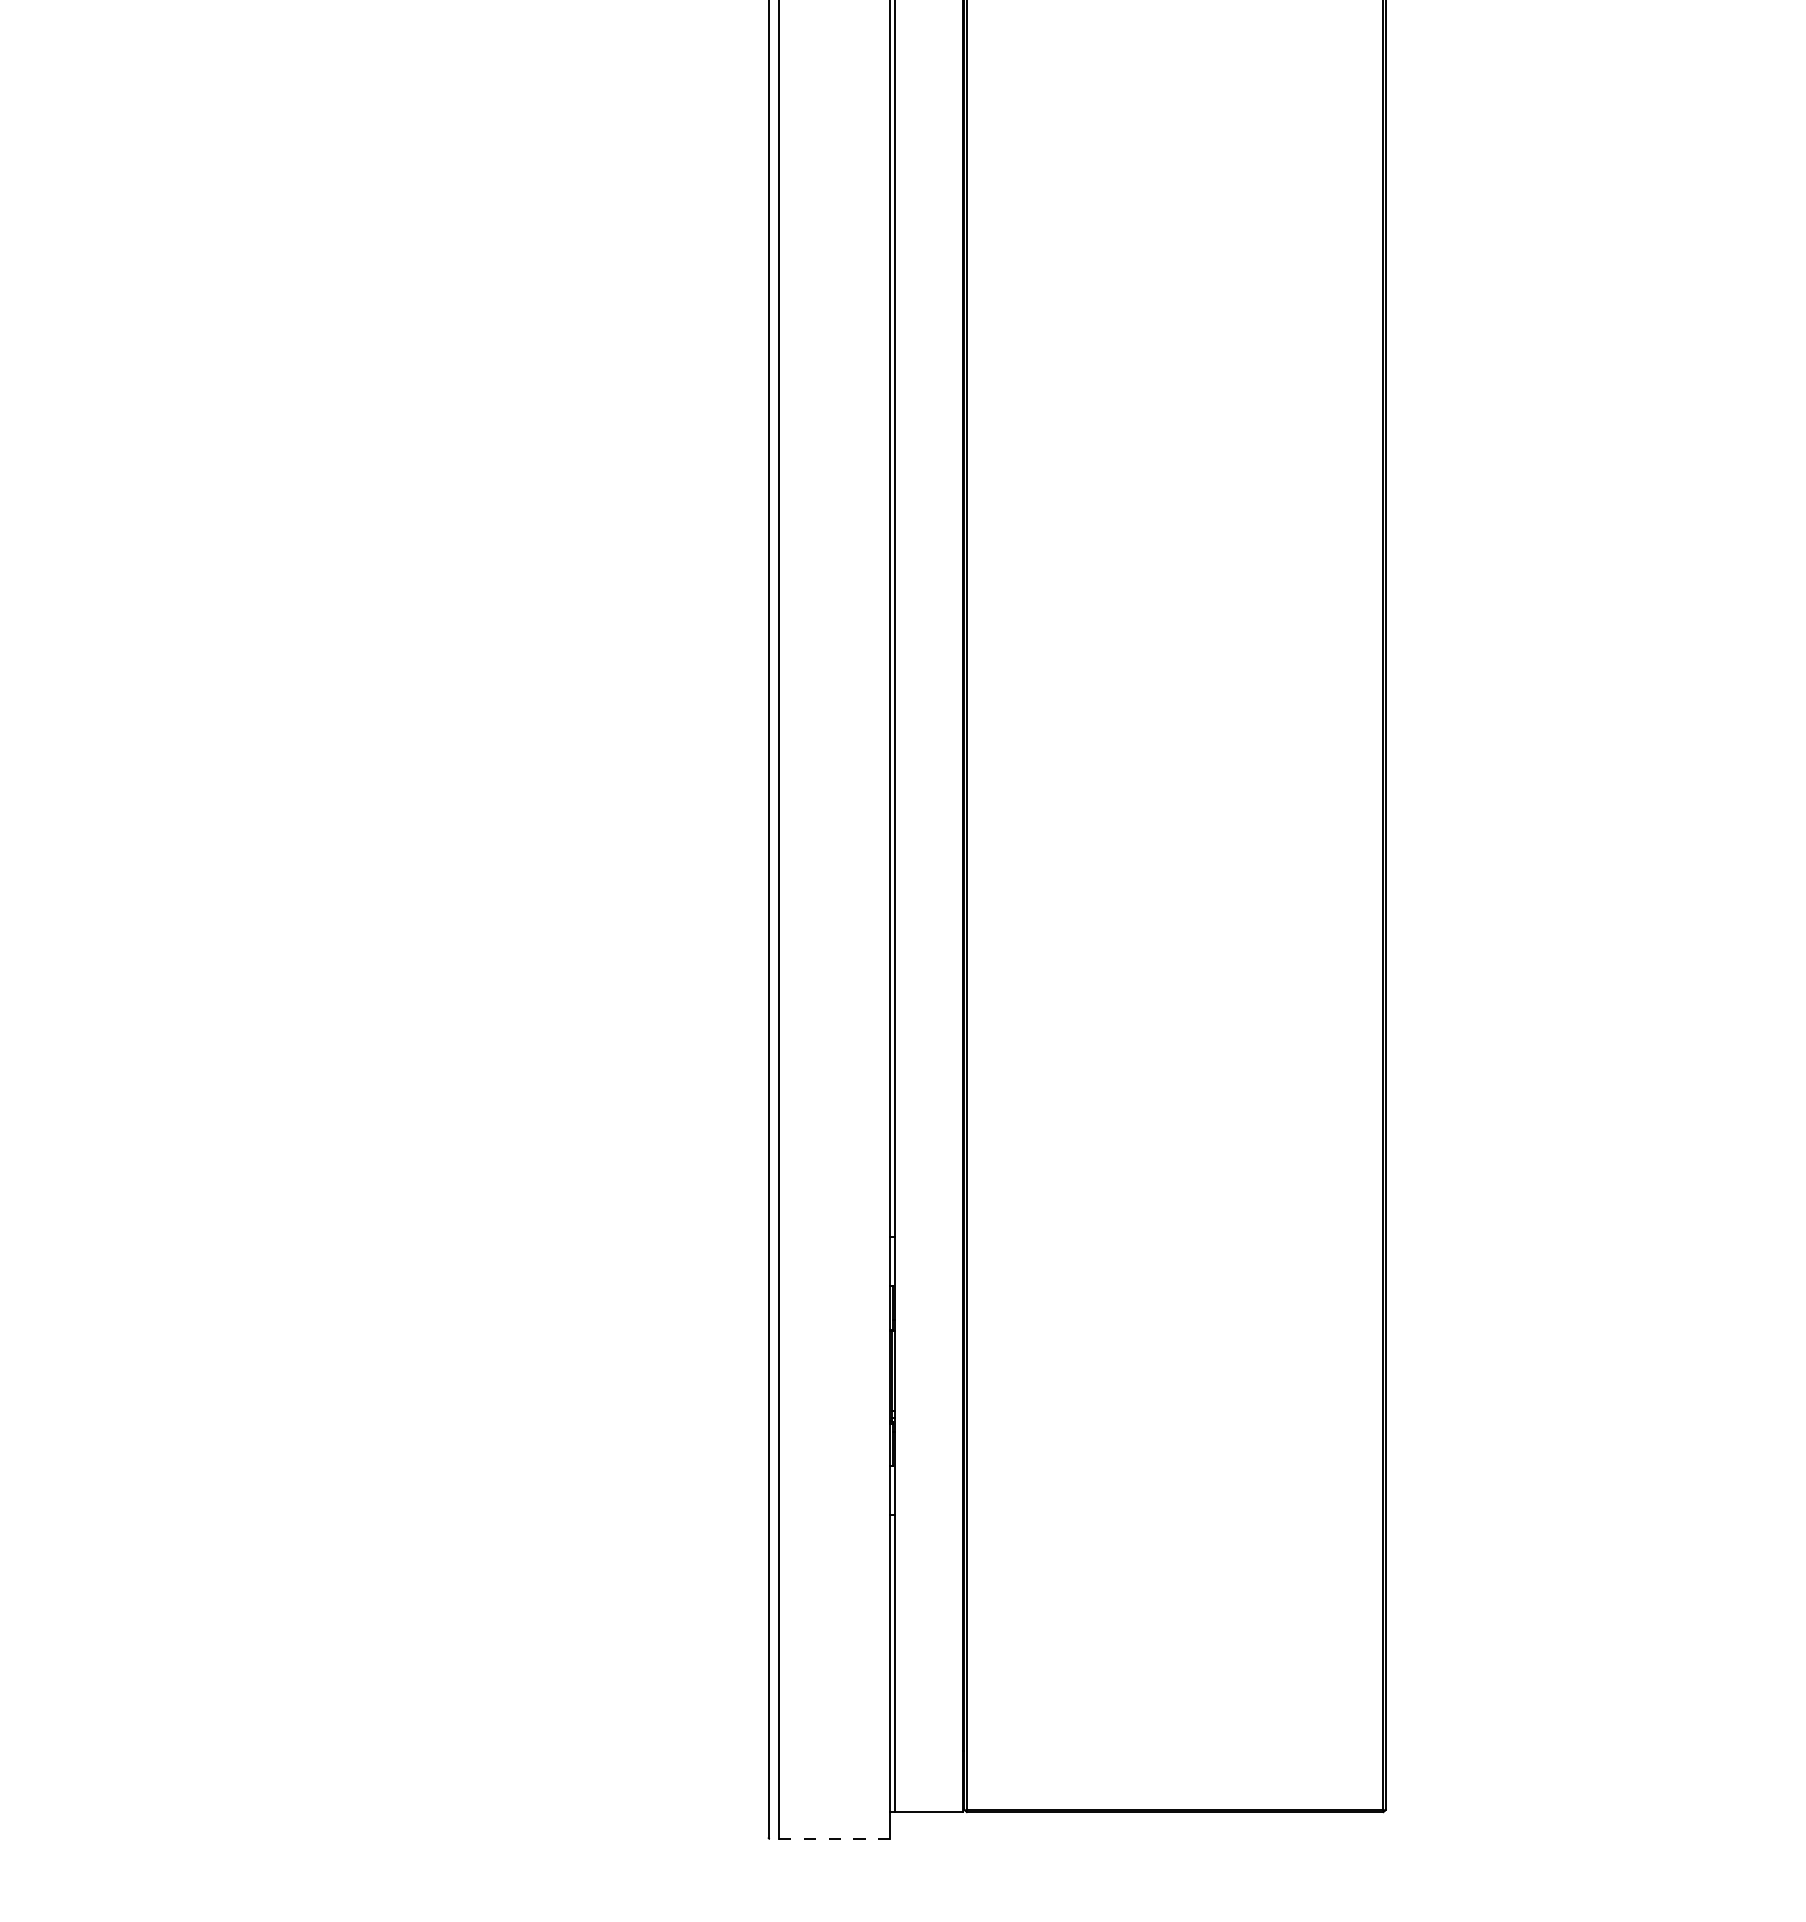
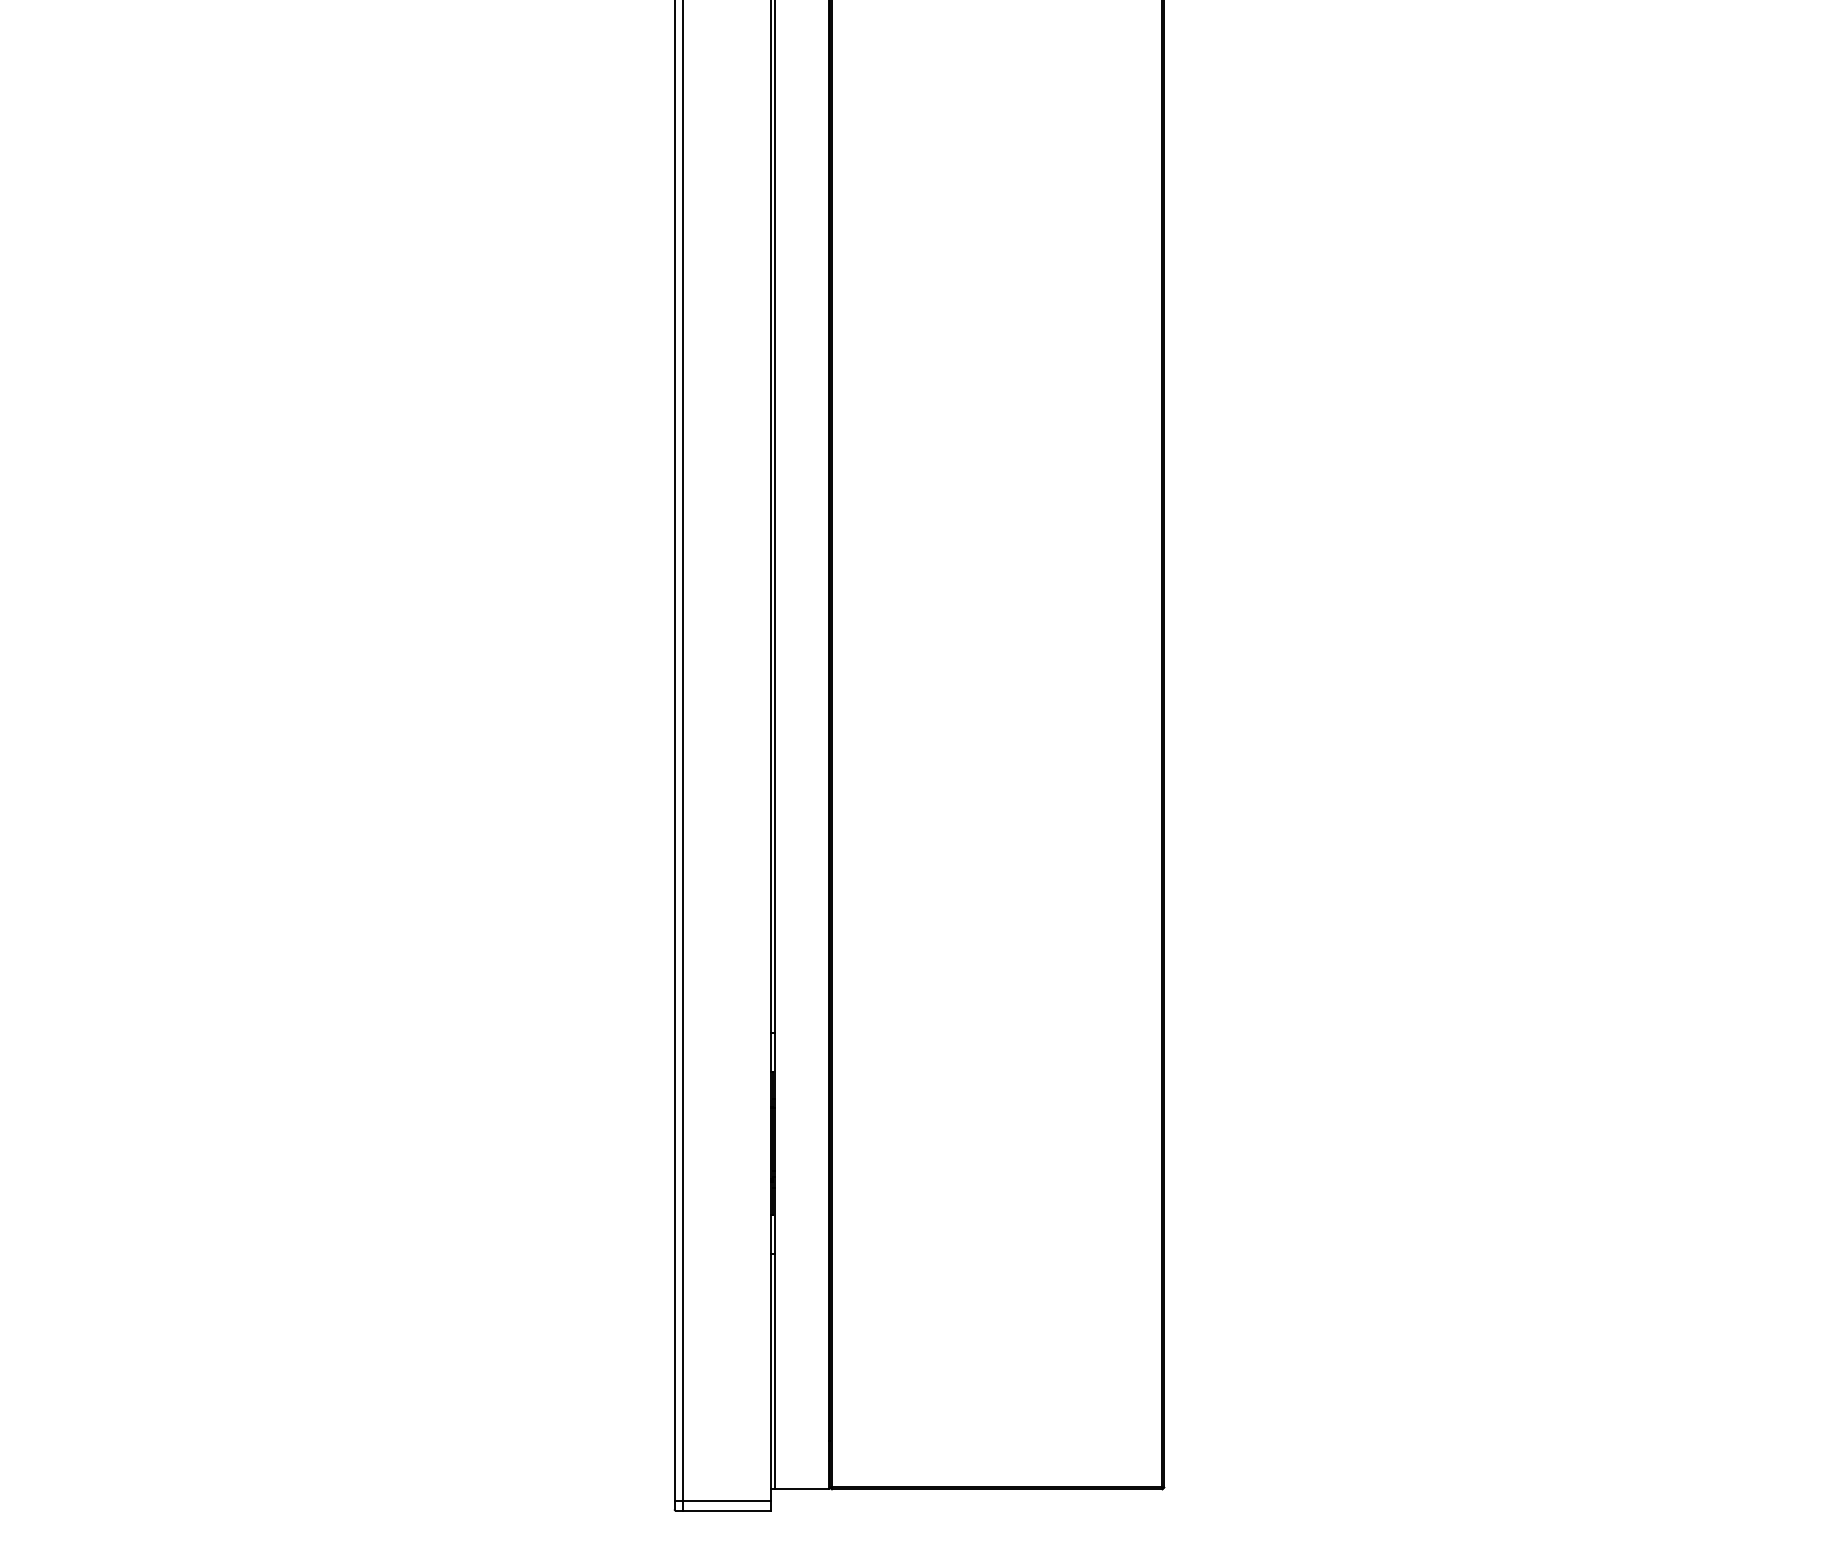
line: (828, 1826) -> (722, 1500), added
line: (830, 1838) -> (723, 1510), dashed -> solid

